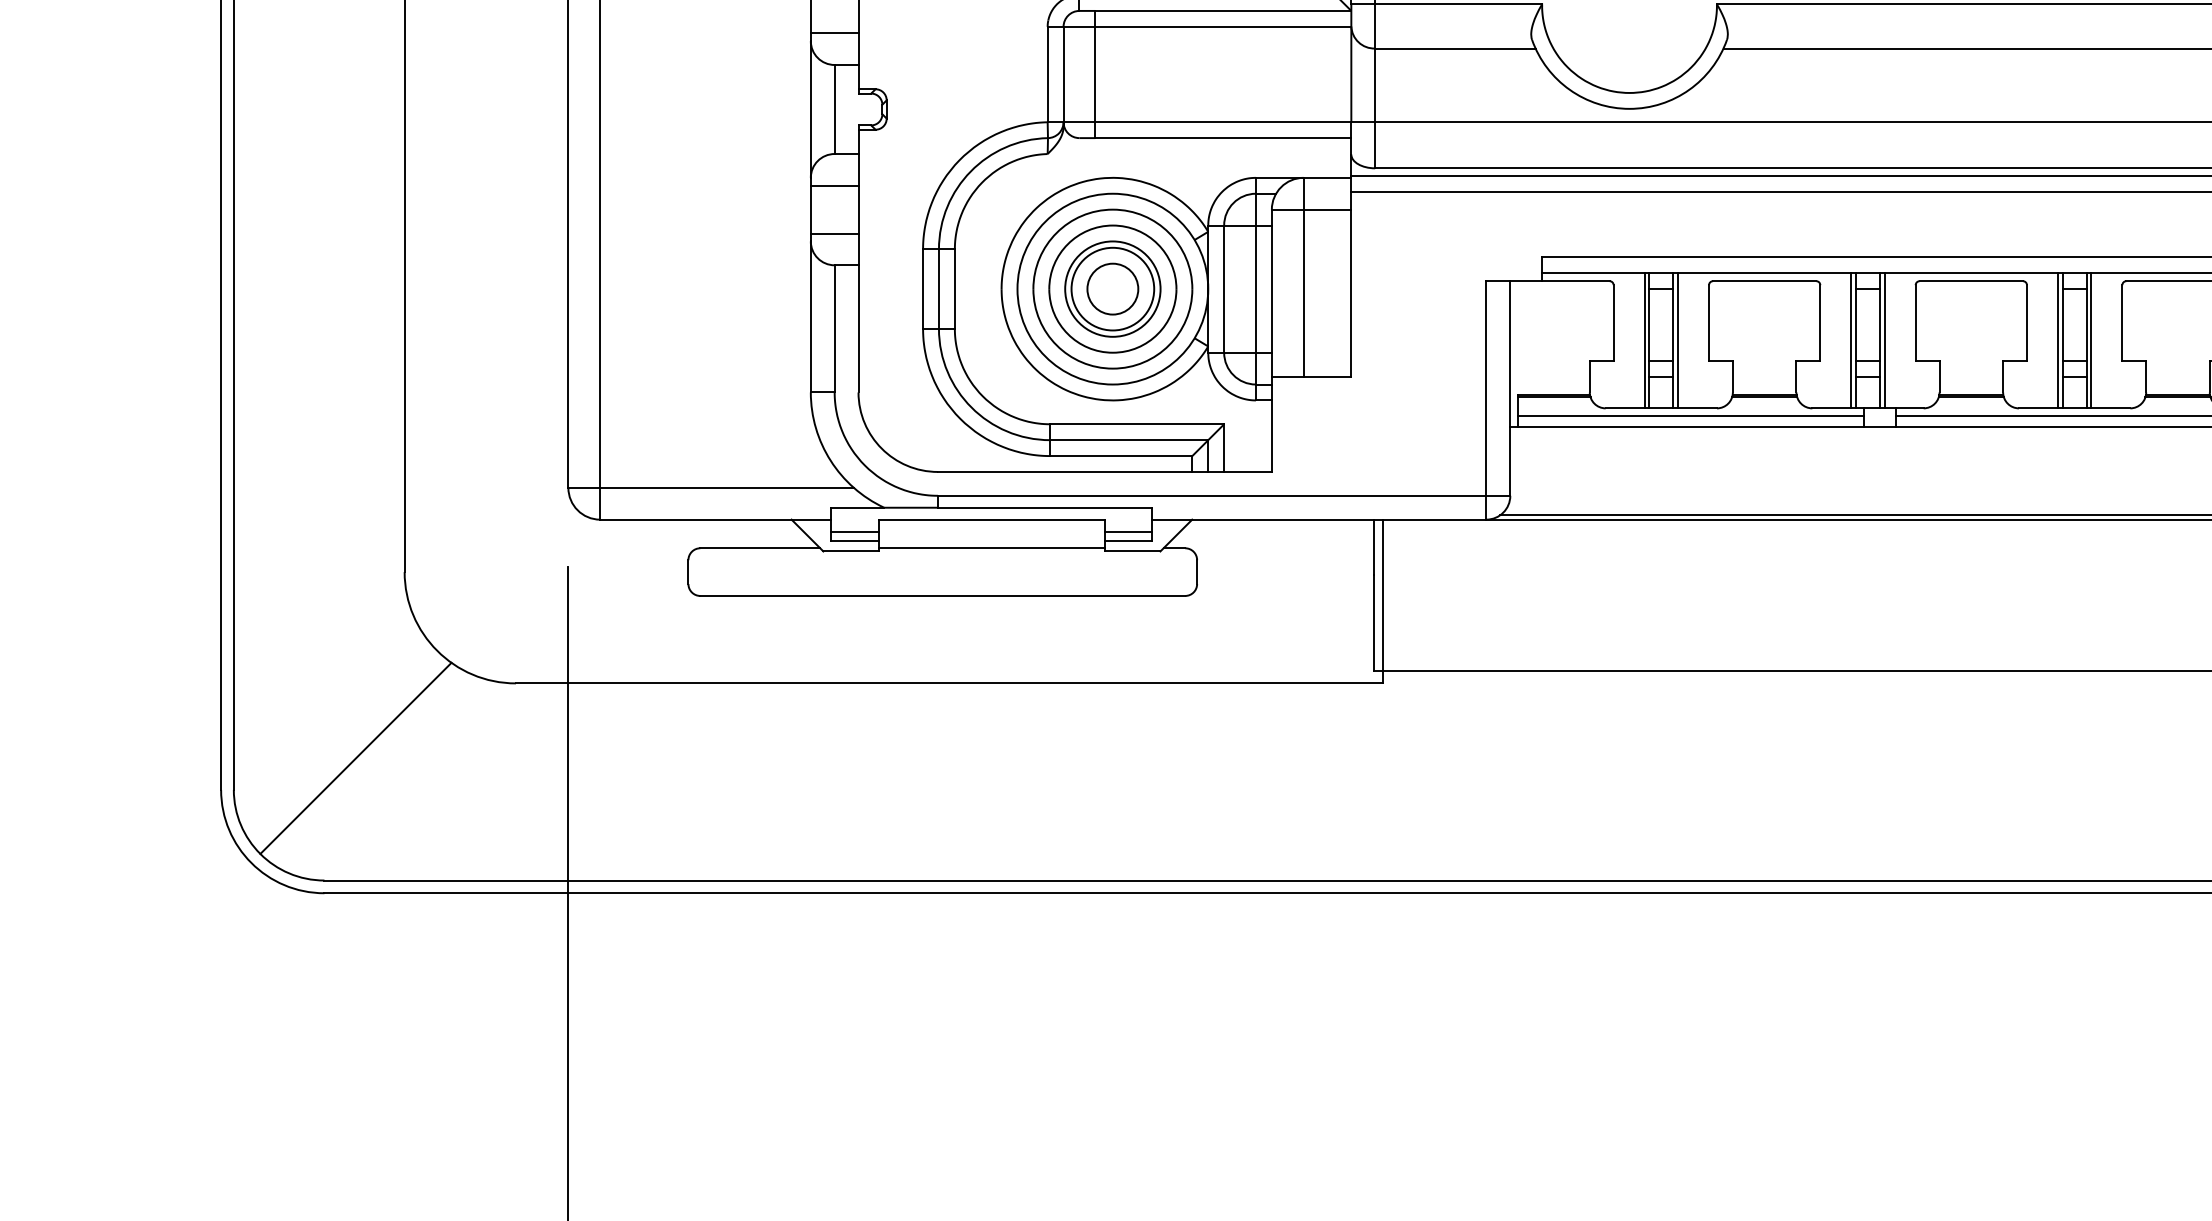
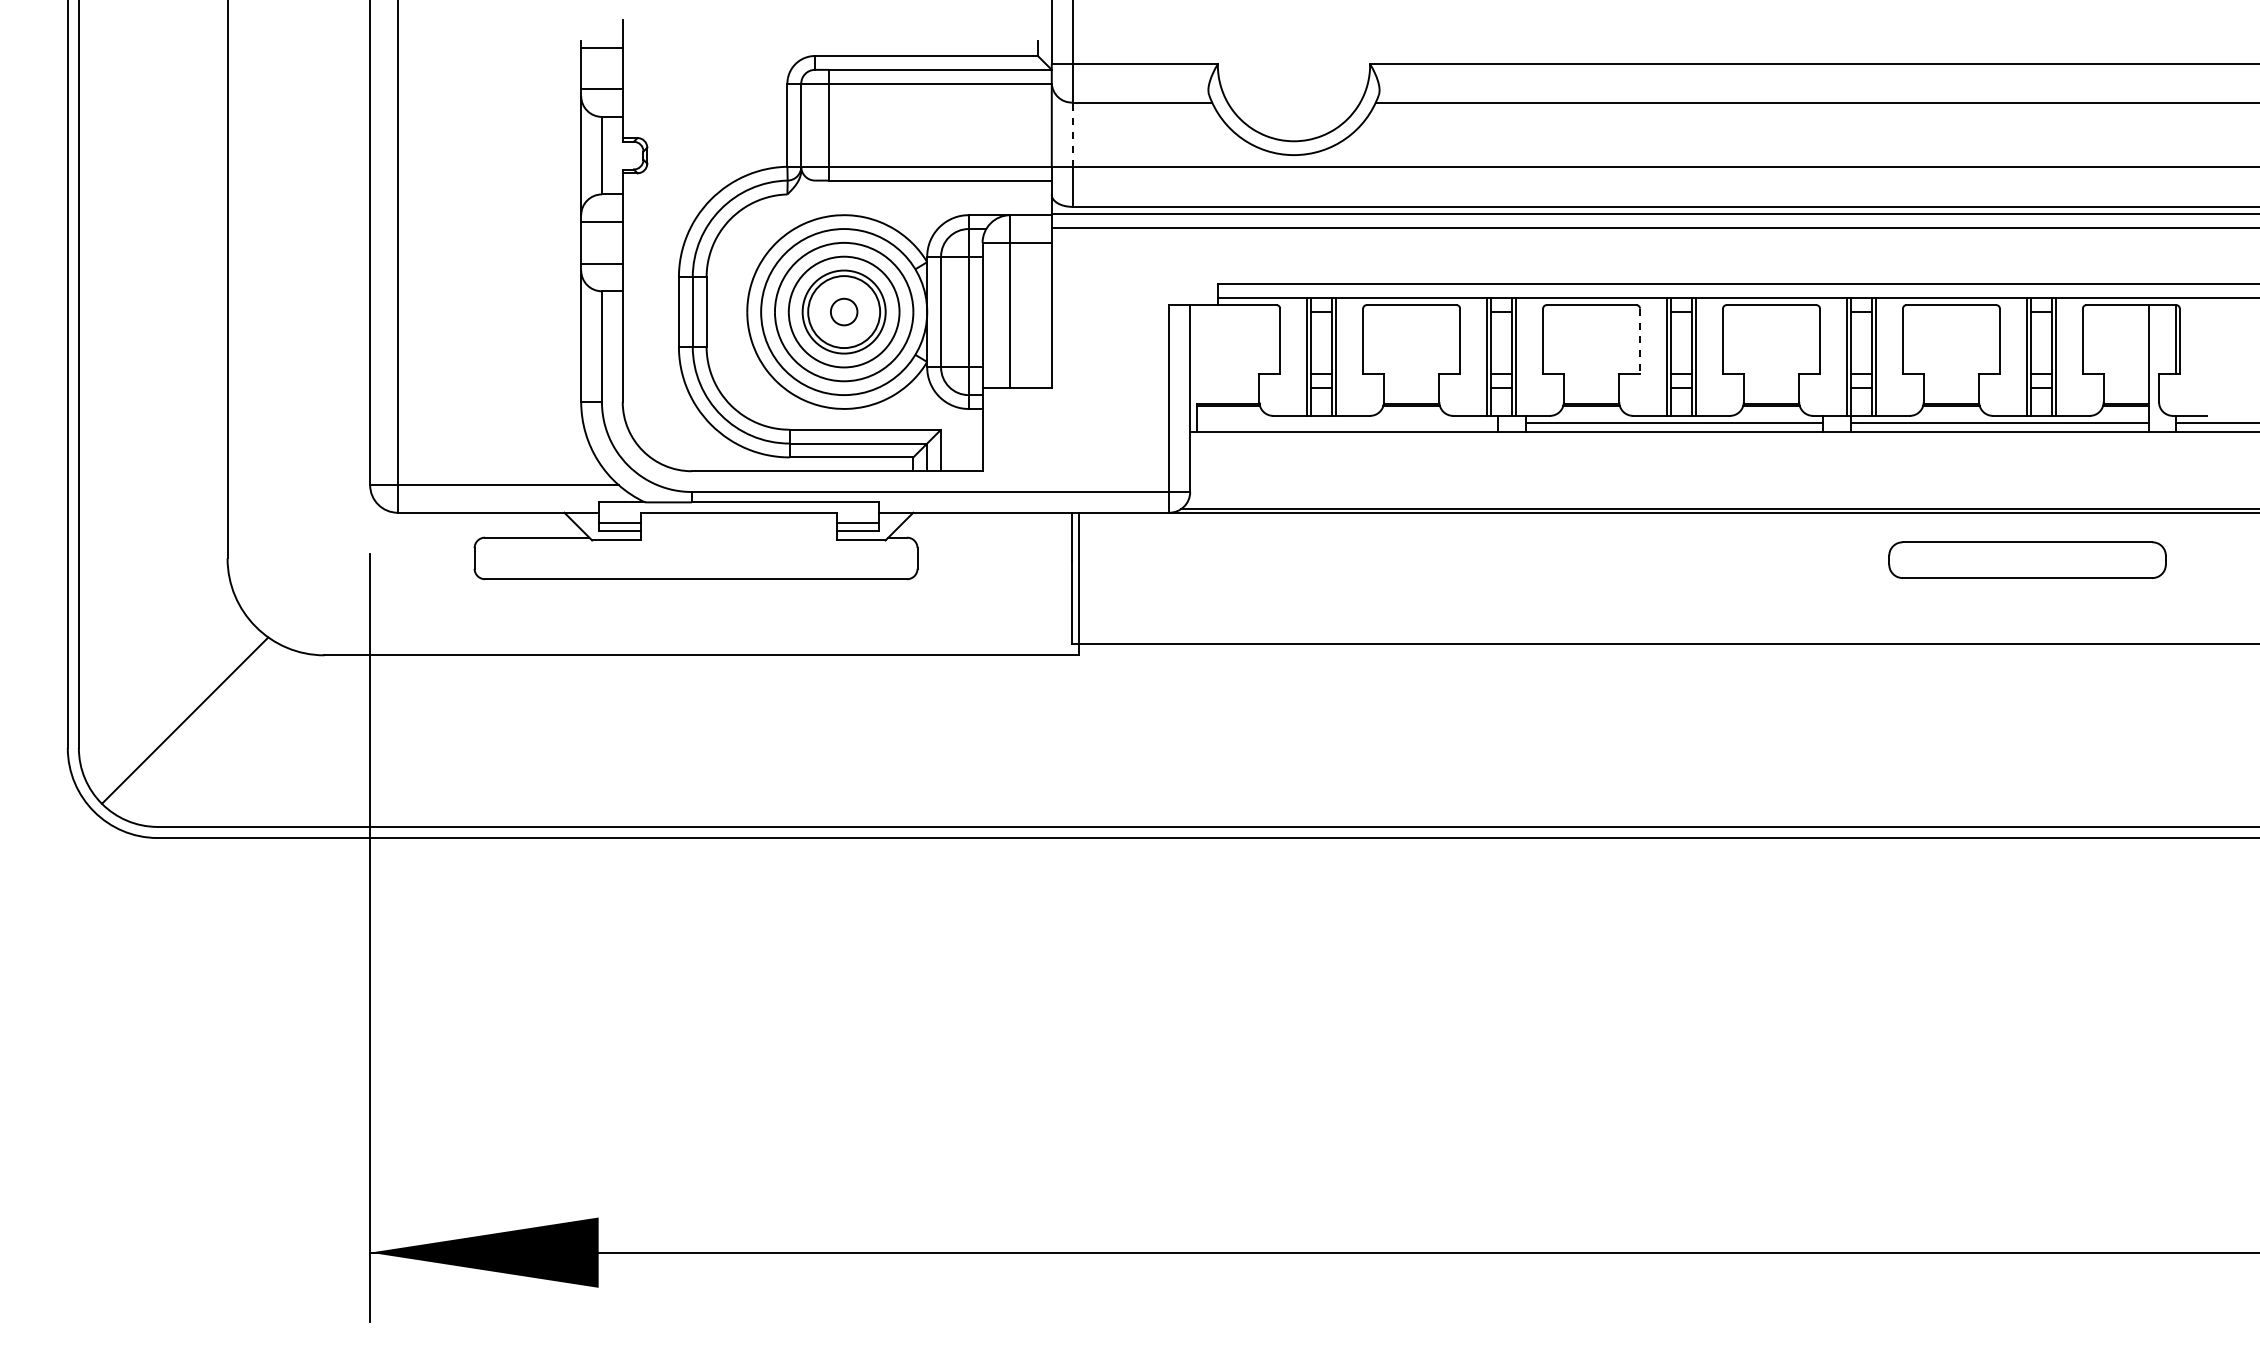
line: (1375, 85) -> (1072, 134), solid -> dashed
circle: (1113, 288) -> (844, 311), size x0.6
line: (2027, 322) -> (1640, 341), solid -> dashed
line: (1690, 415) -> (1347, 422), removed
line: (991, 548) -> (738, 537), removed

